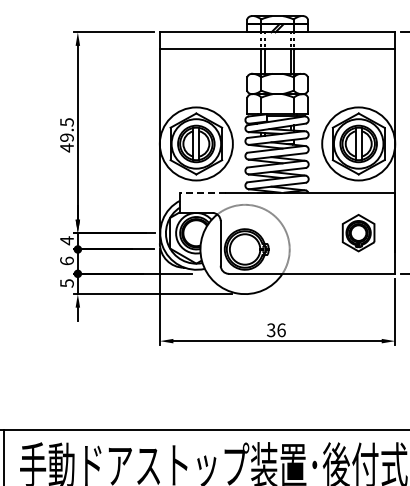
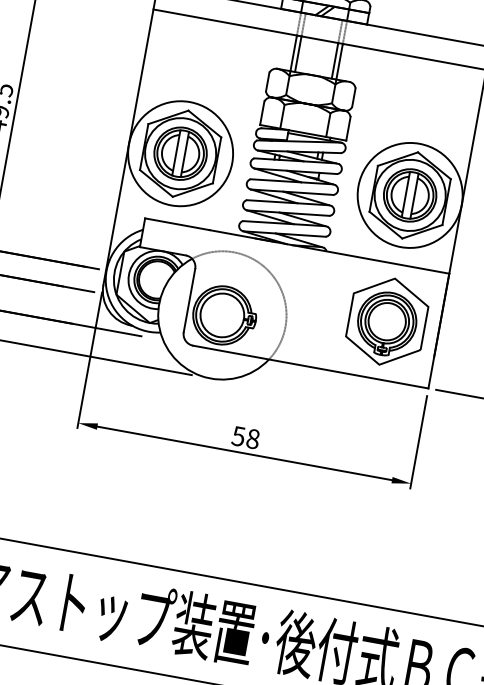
line: (202, 192) -> (176, 223), dashed -> solid
part: (358, 232) -> (387, 320), size x1.67
text: (276, 330) -> (245, 438), 36 -> 58

